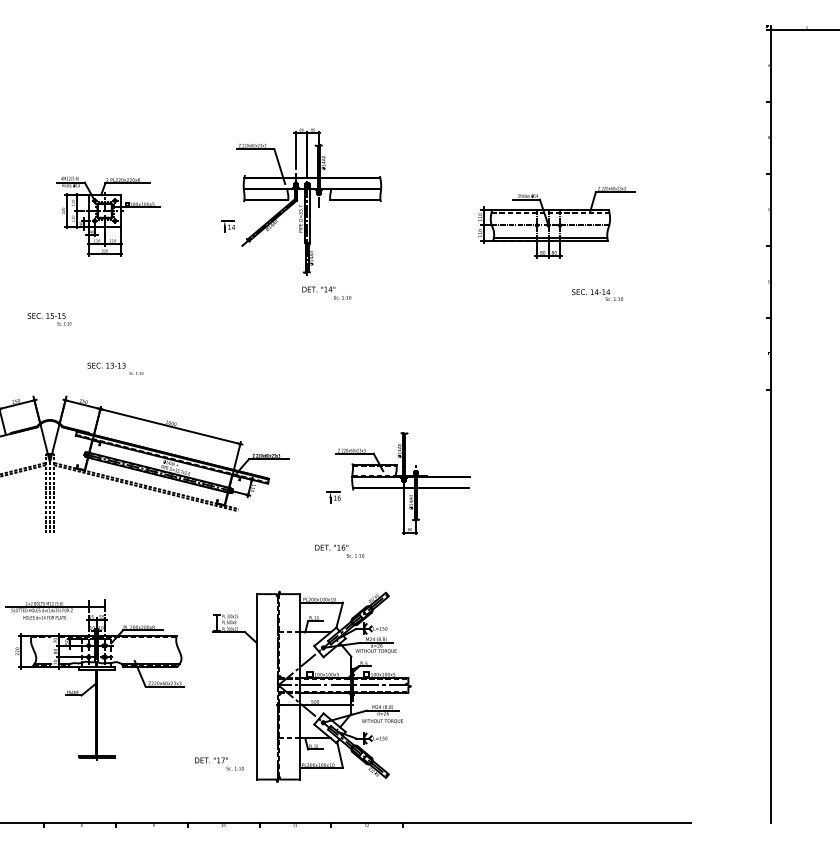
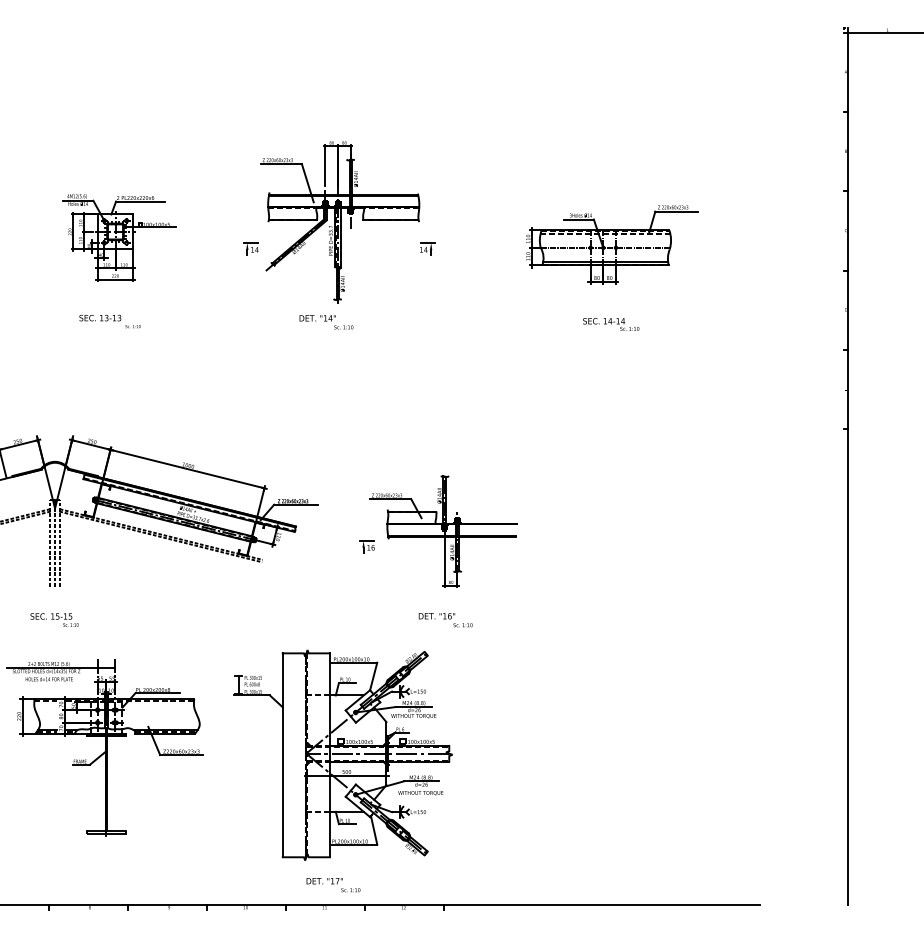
part: (388, 225) -> (427, 248), added
text: (326, 293) -> (326, 322), moved
text: (597, 295) -> (611, 324), moved
text: (49, 318) -> (54, 619), moved
text: (114, 368) -> (109, 321), moved
text: (339, 551) -> (445, 620), moved
text: (219, 764) -> (333, 885), moved

